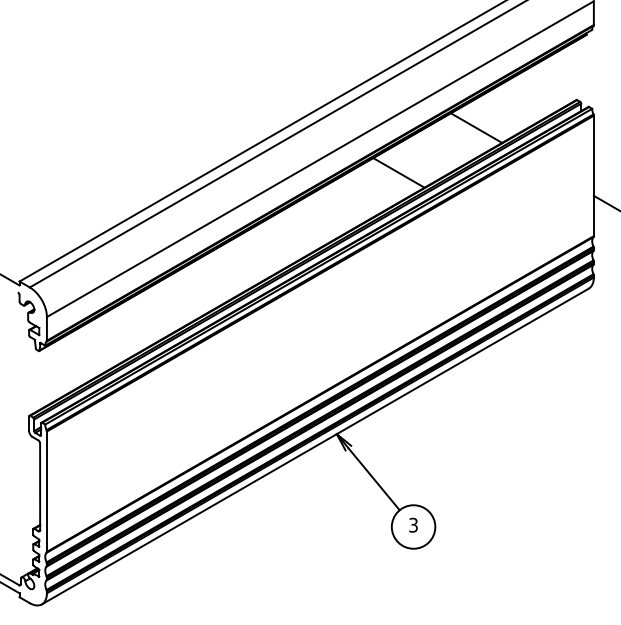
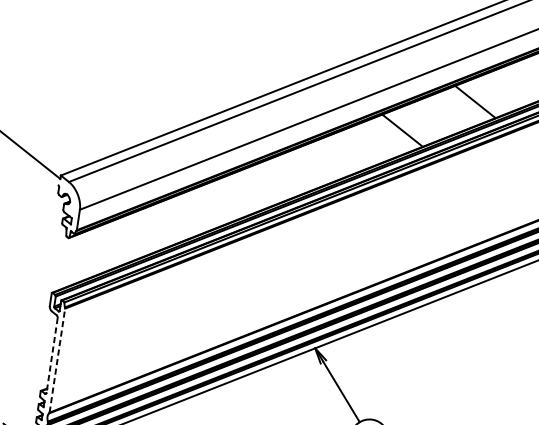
line: (40, 487) -> (52, 356), solid -> dashed
line: (46, 491) -> (57, 360), solid -> dashed

